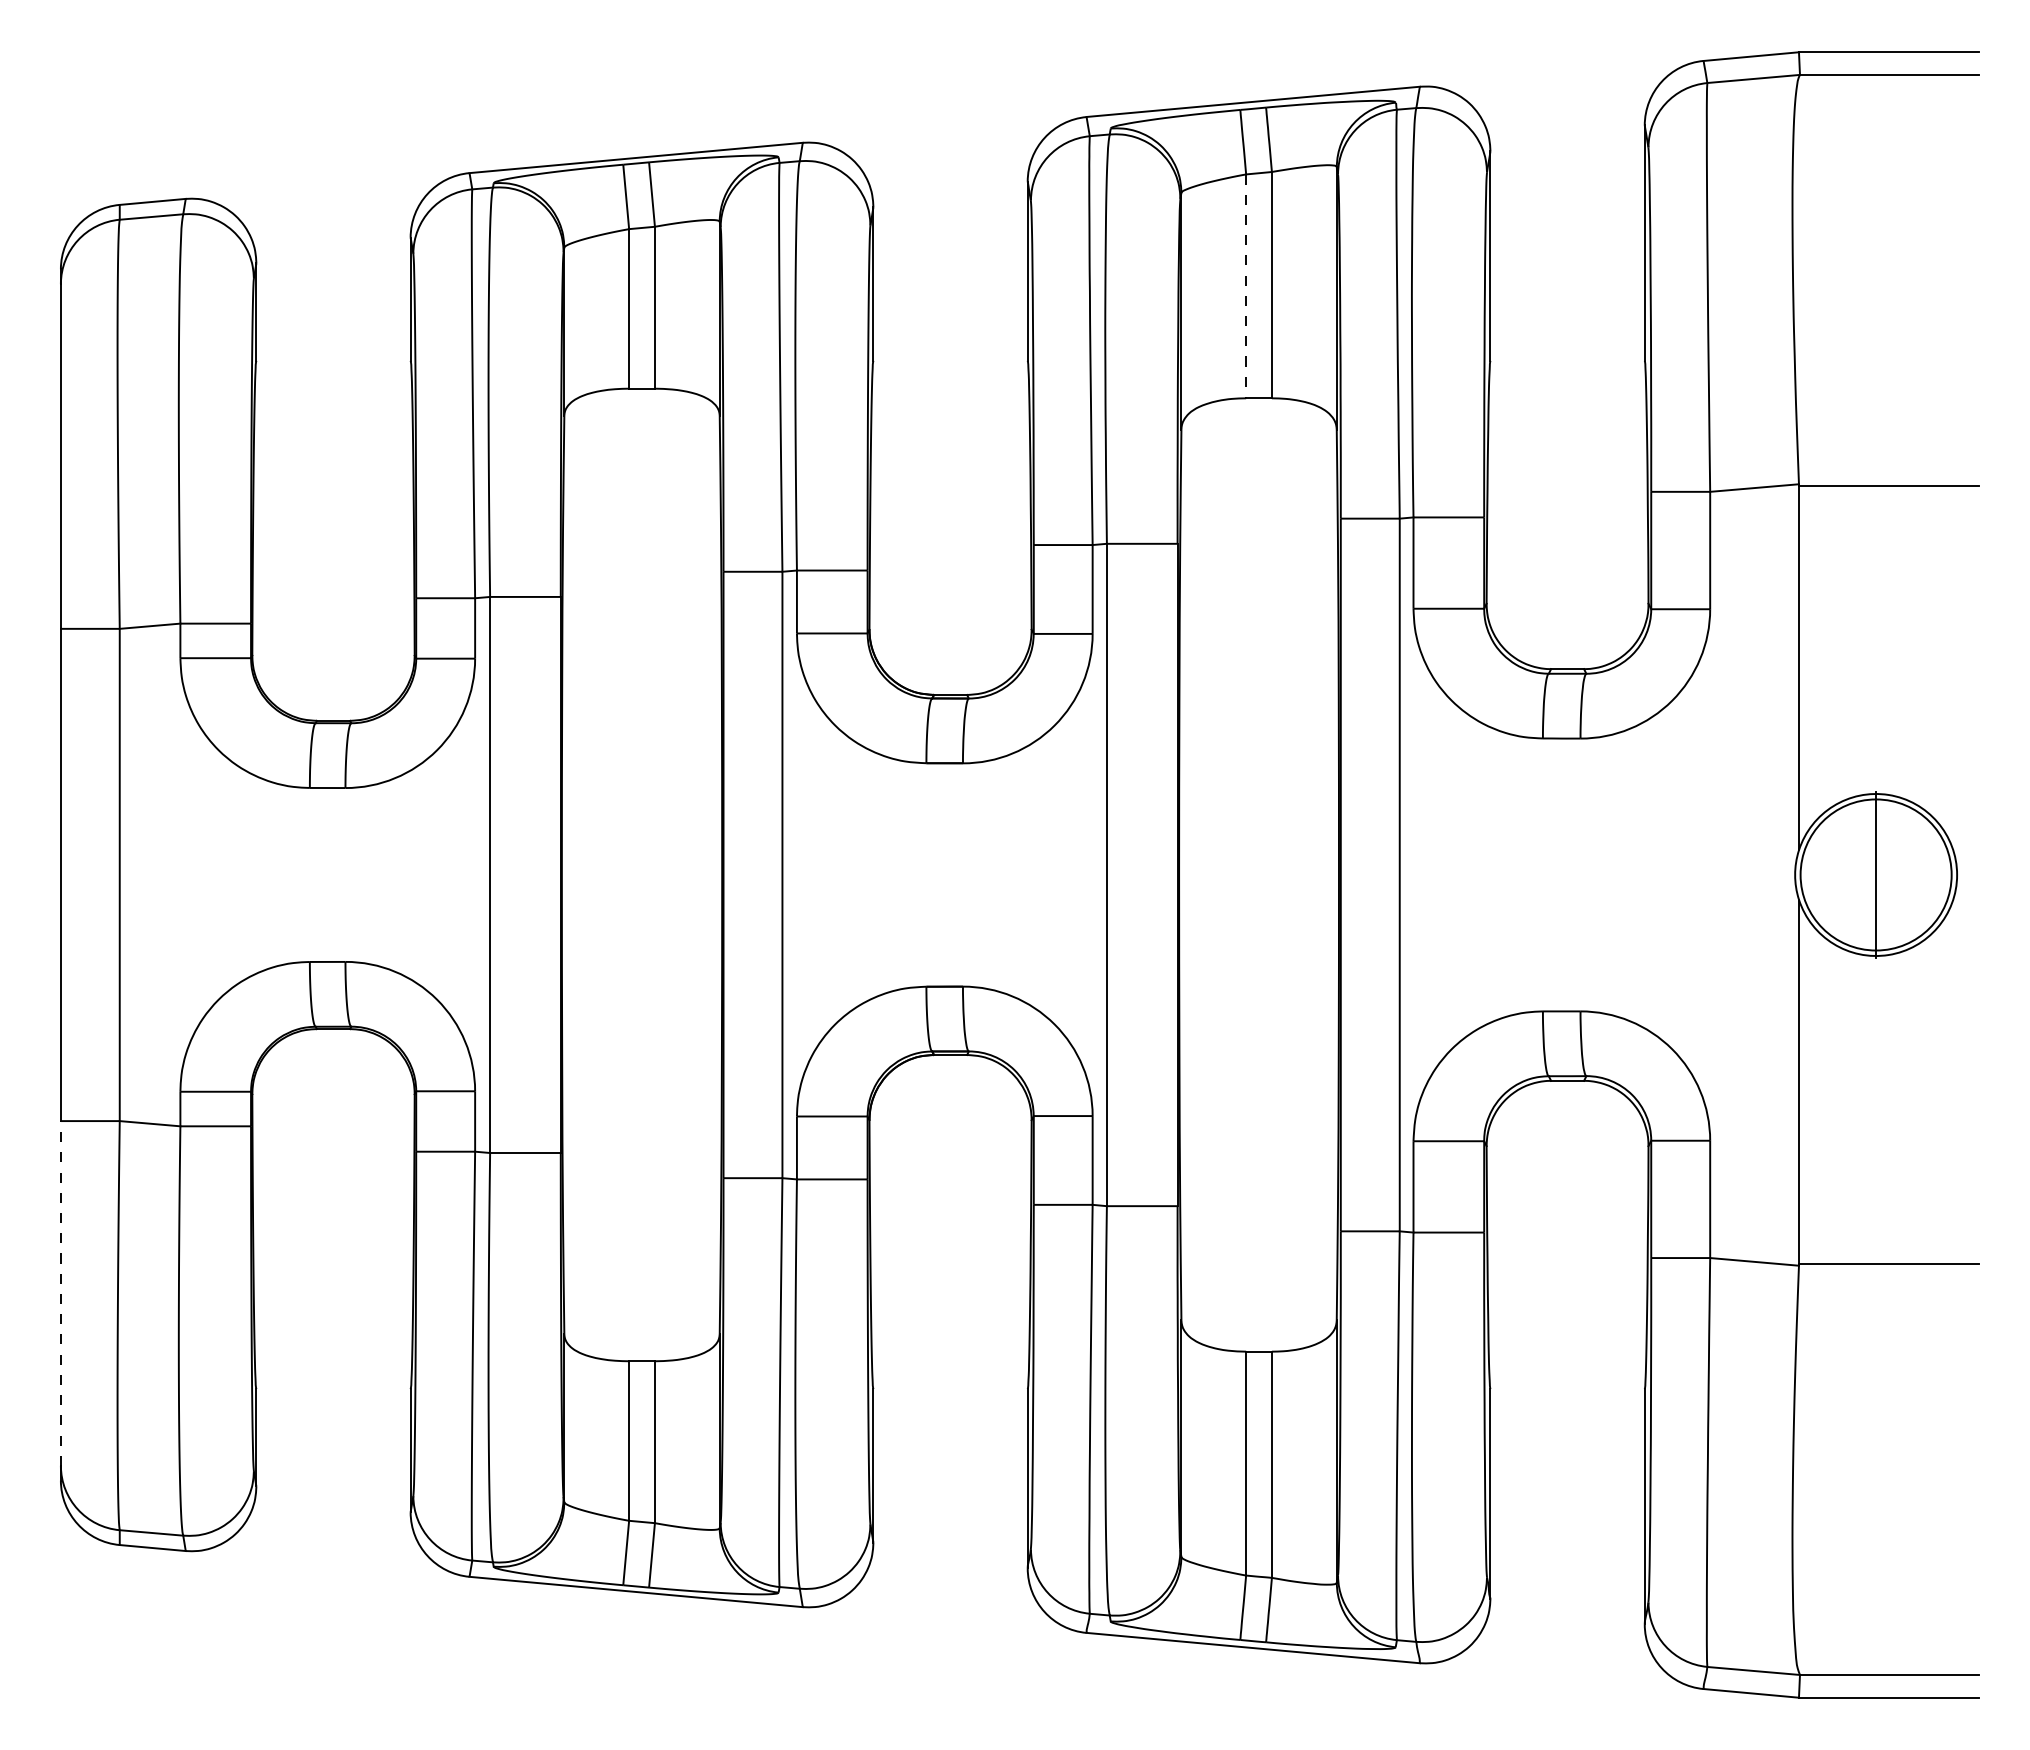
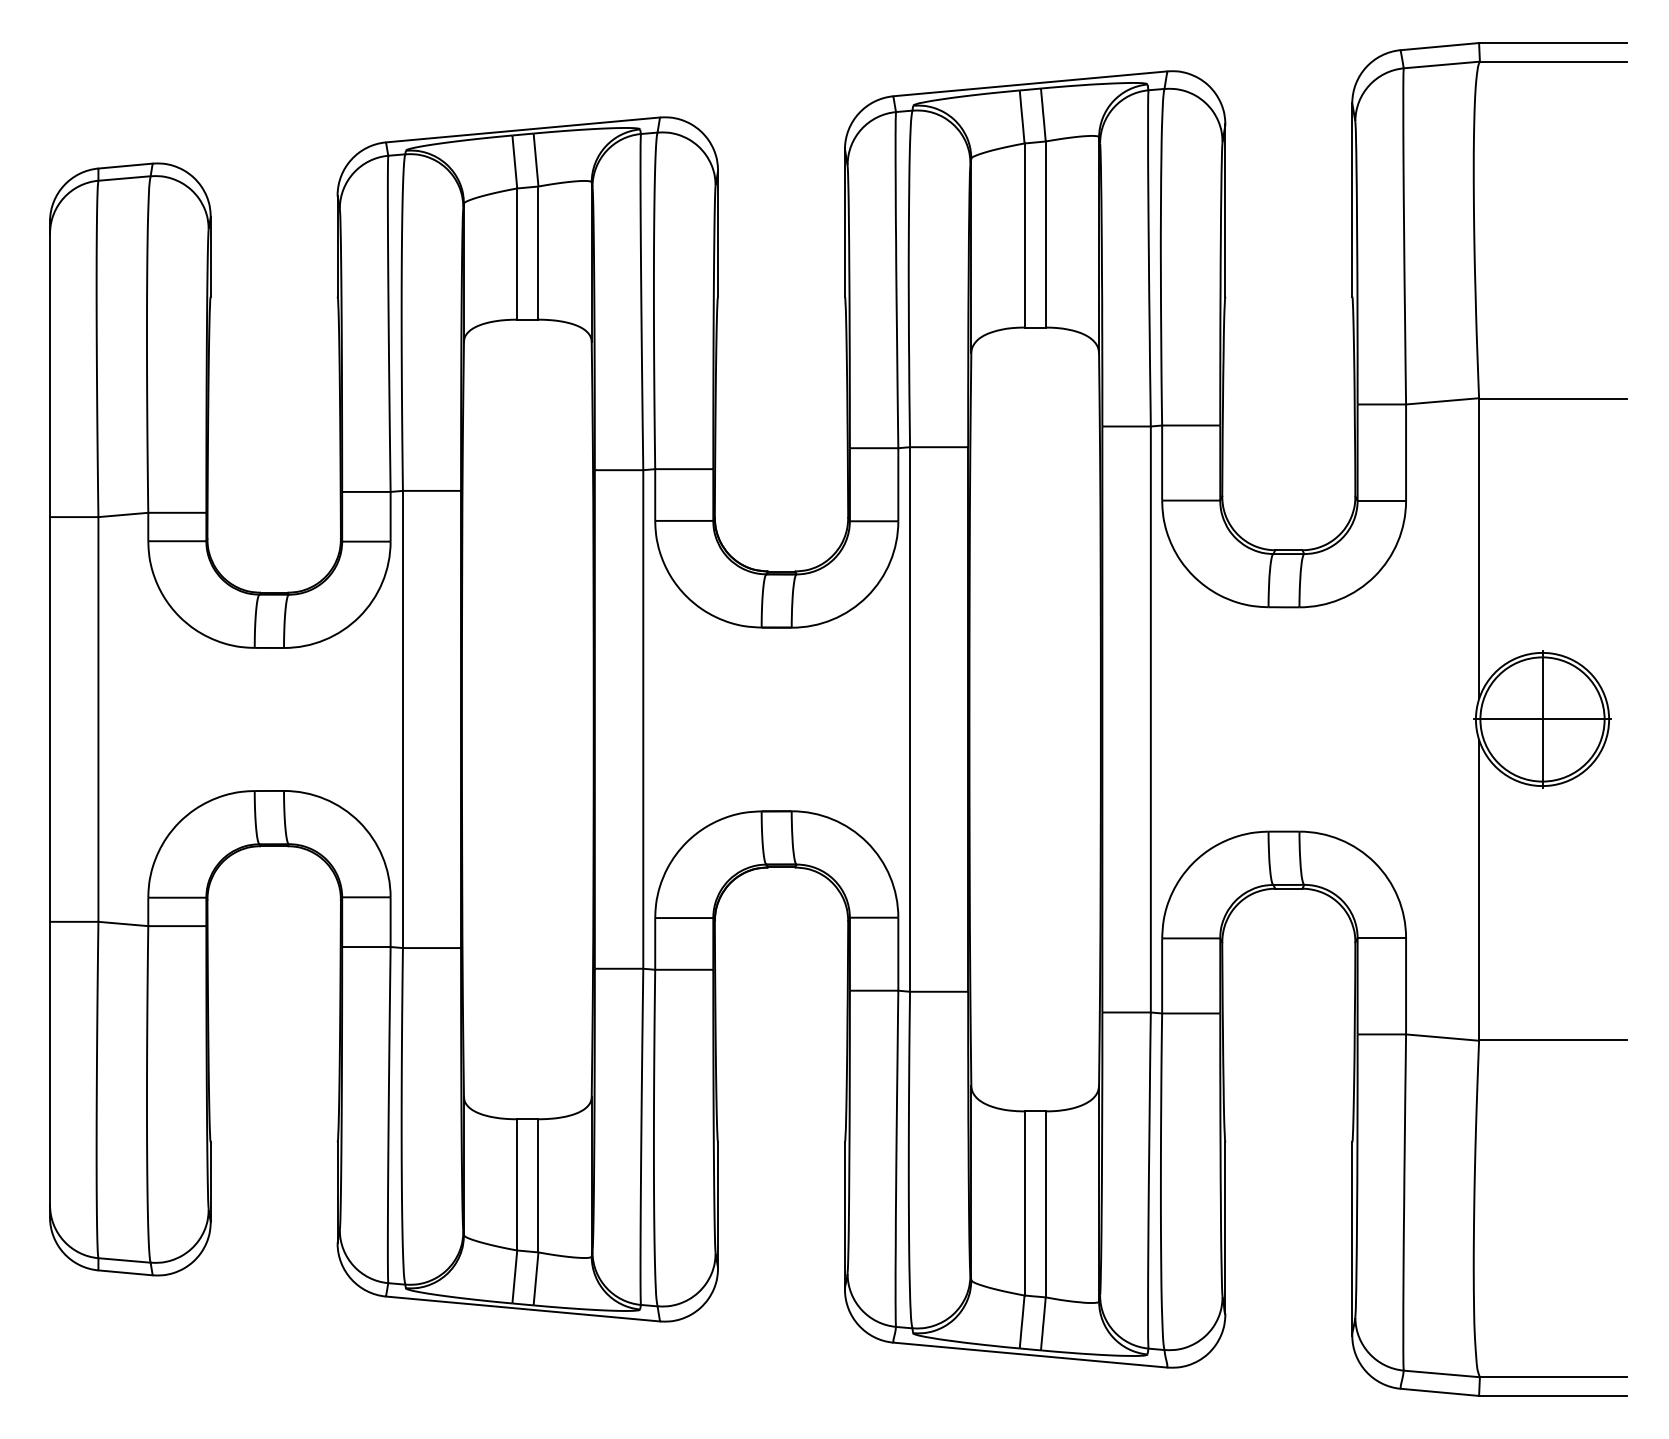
line: (1246, 286) -> (1024, 235), dashed -> solid
line: (1876, 875) -> (1542, 719), added
line: (60, 1292) -> (49, 1062), dashed -> solid

